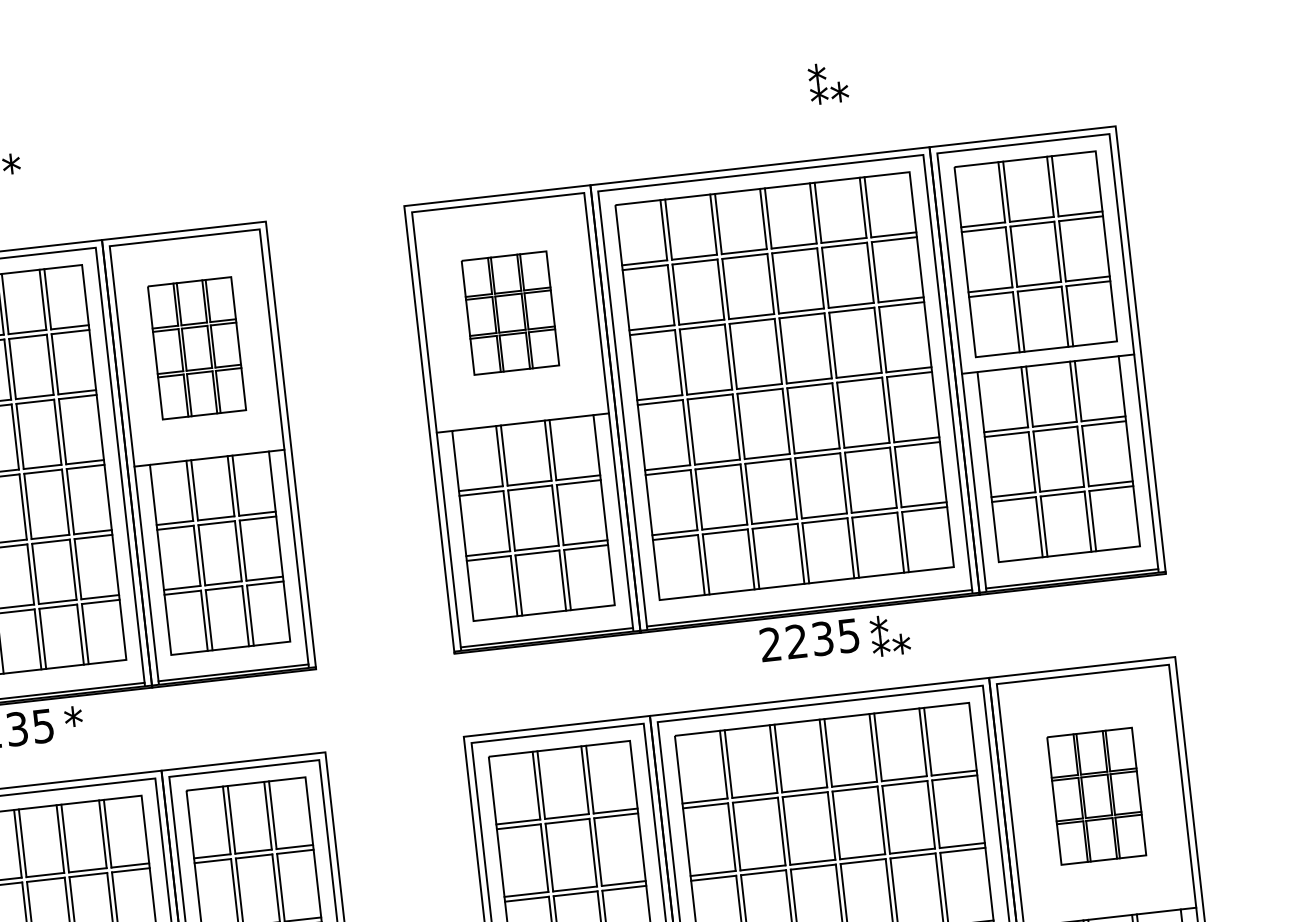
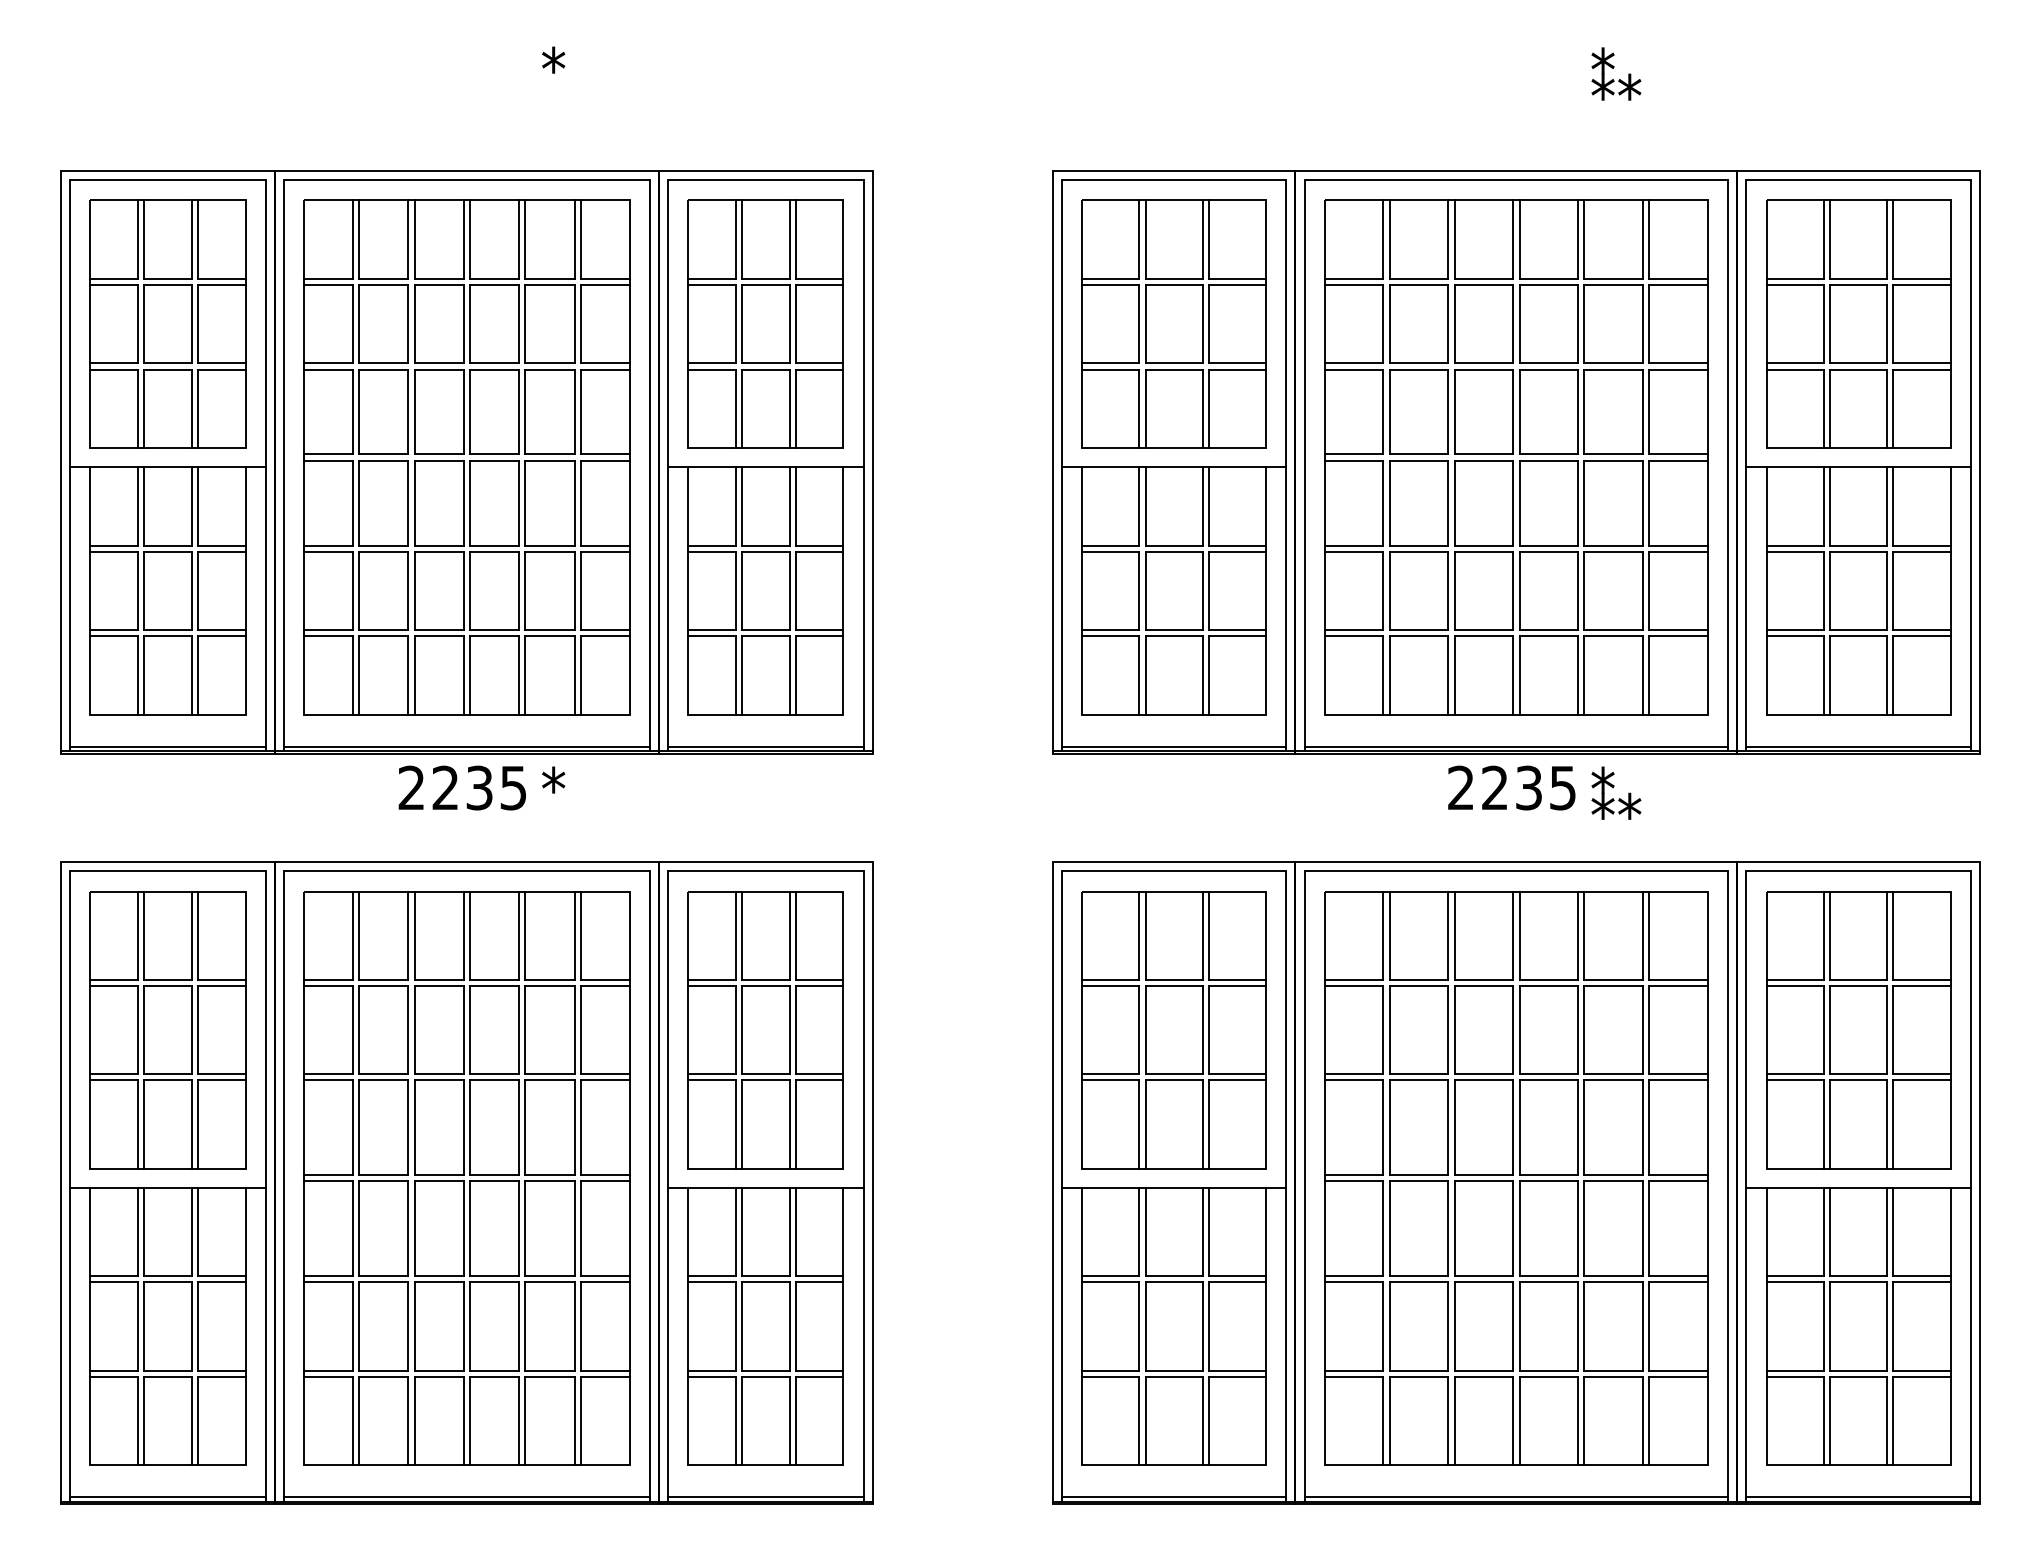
part: (509, 312) -> (1173, 323), size x1.67
part: (196, 347) -> (765, 323), size x1.43
part: (1096, 796) -> (1858, 1030), size x1.67

